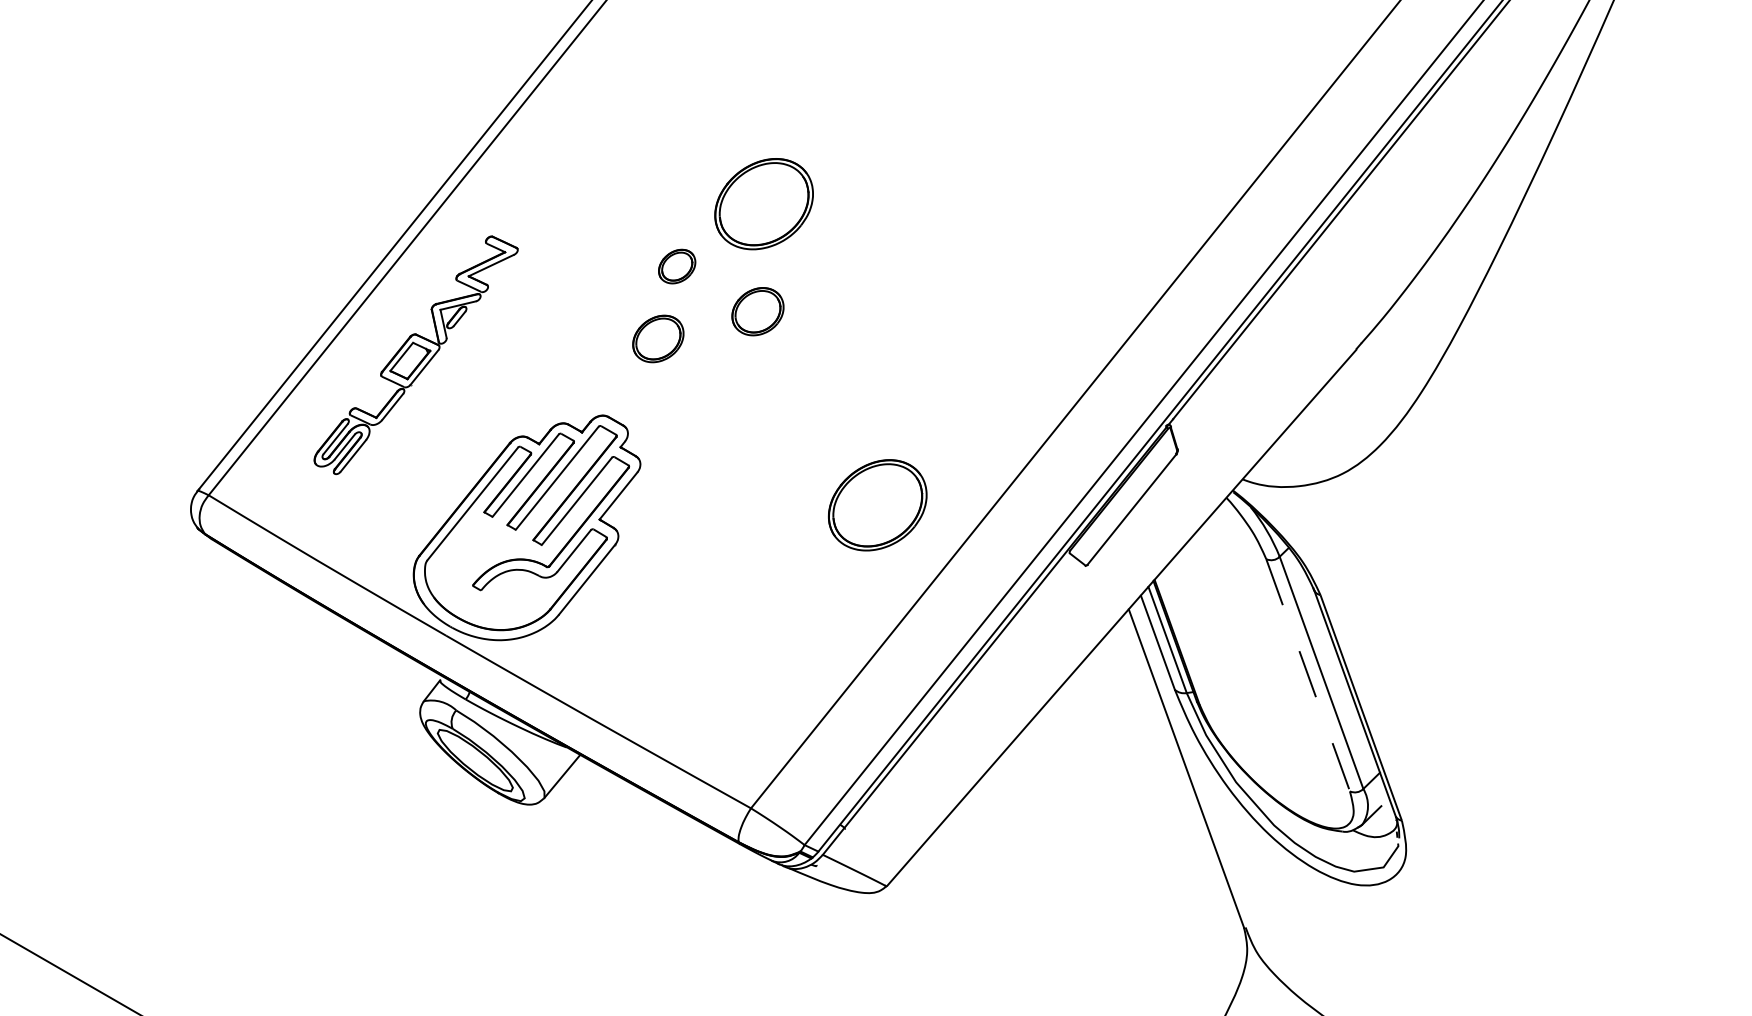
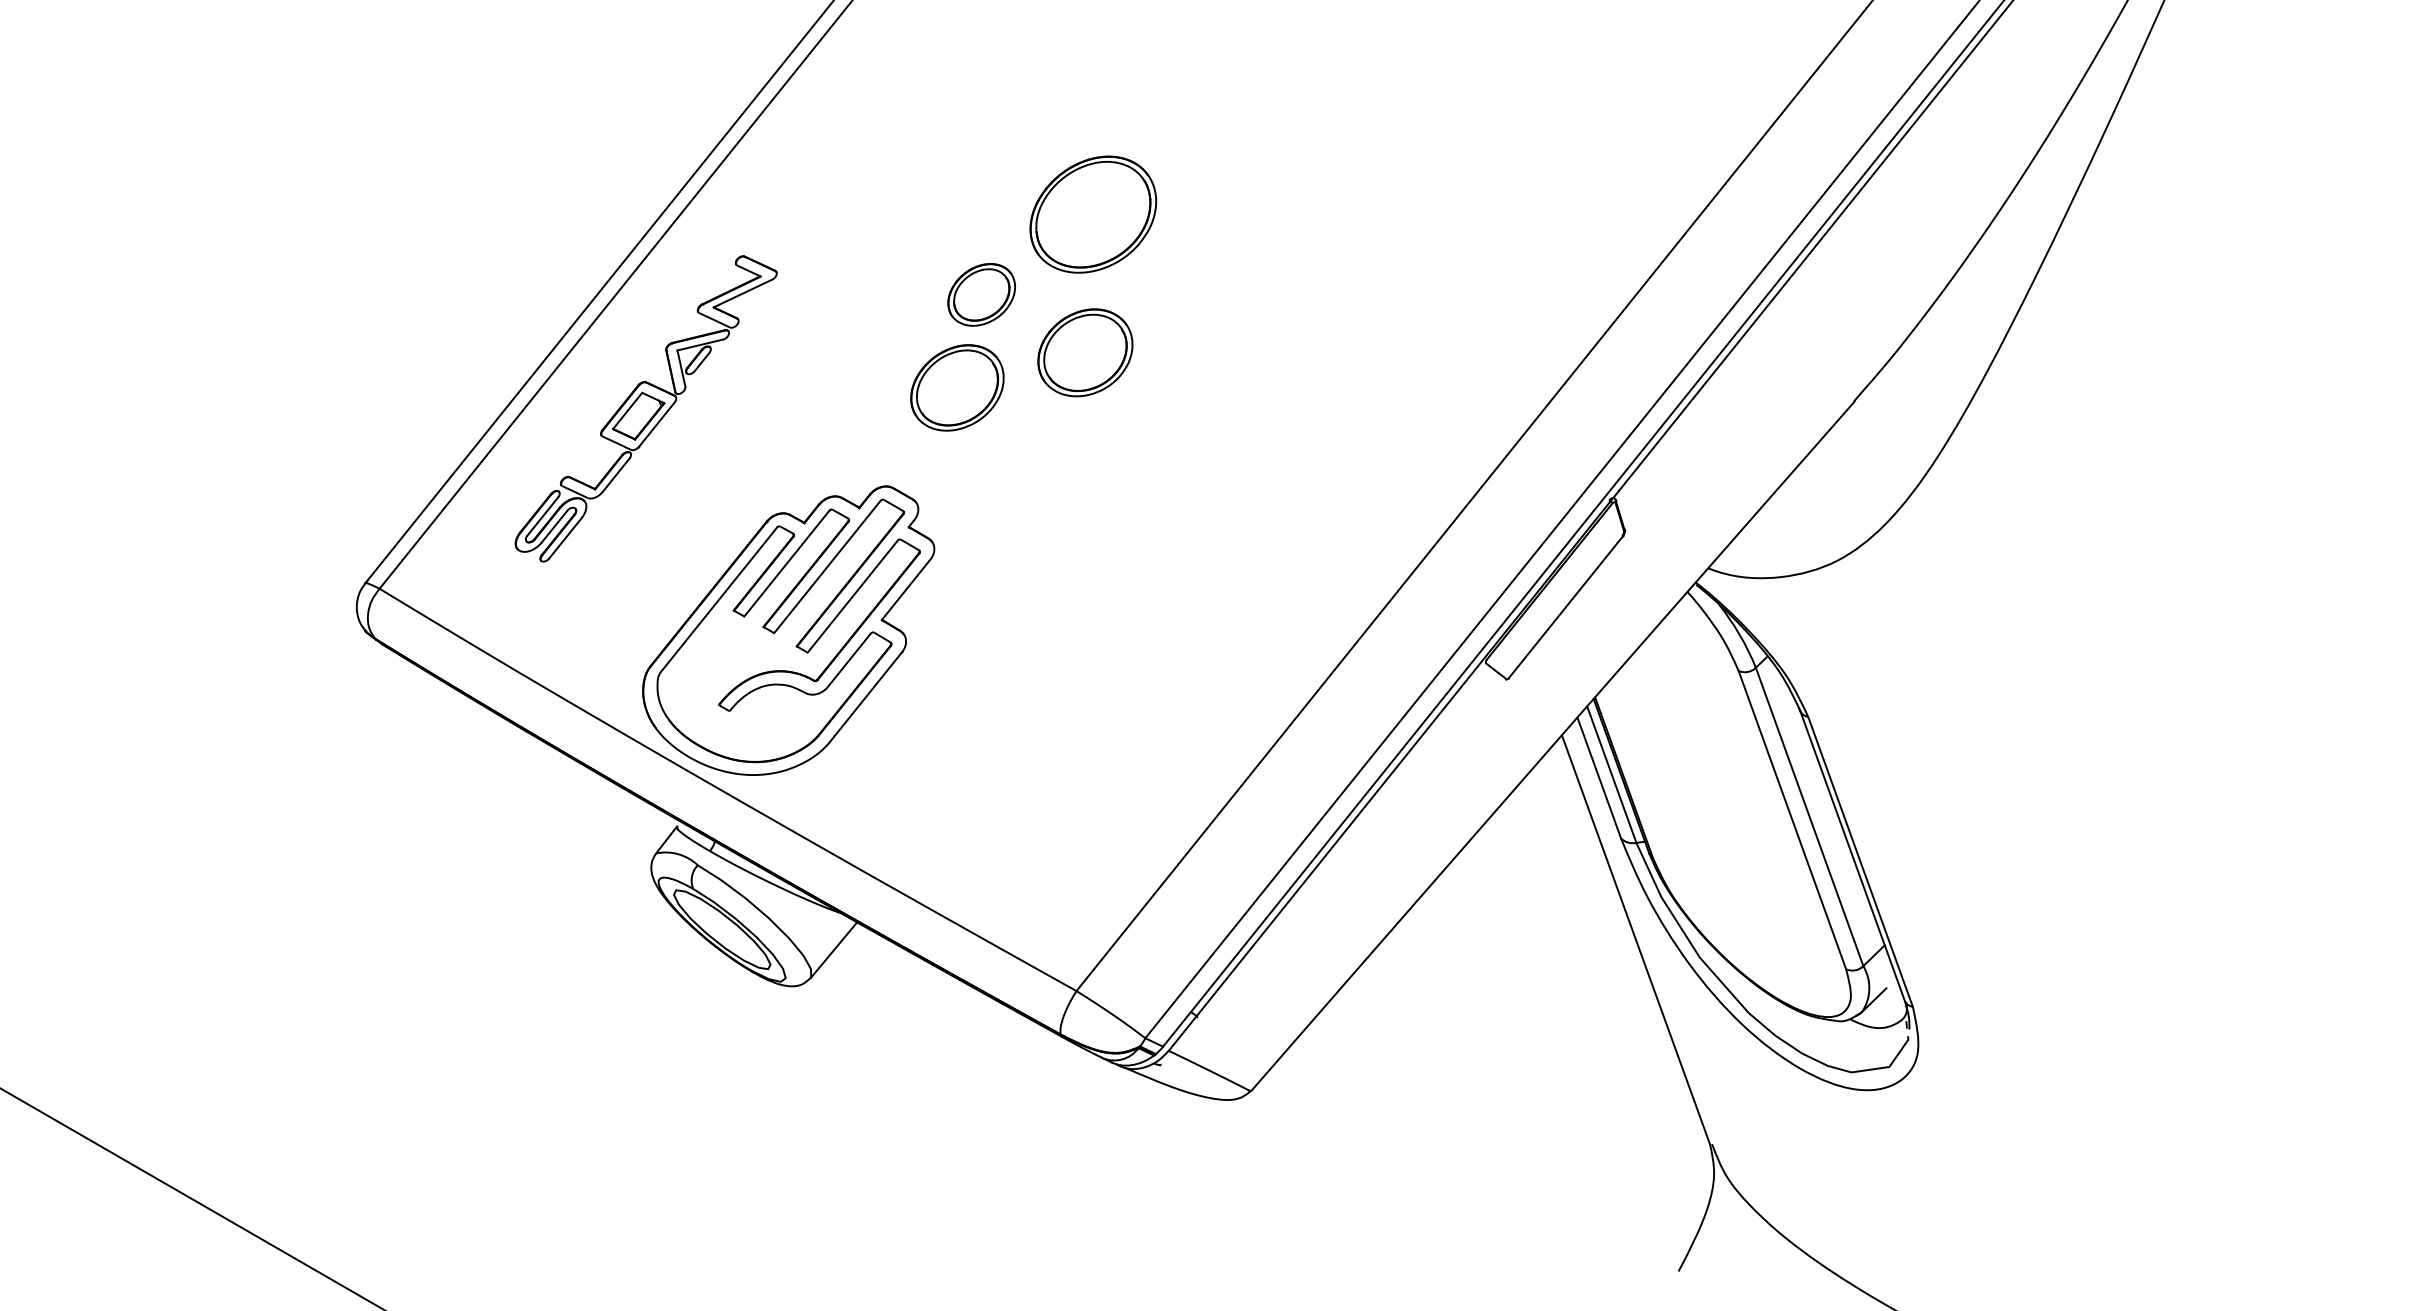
part: (677, 266) -> (981, 294), size x1.43
part: (758, 311) -> (1085, 352), size x1.43
part: (658, 338) -> (957, 387), size x1.43
part: (877, 505) -> (1239, 601), removed
line: (1308, 675) -> (1792, 820), dashed -> solid

